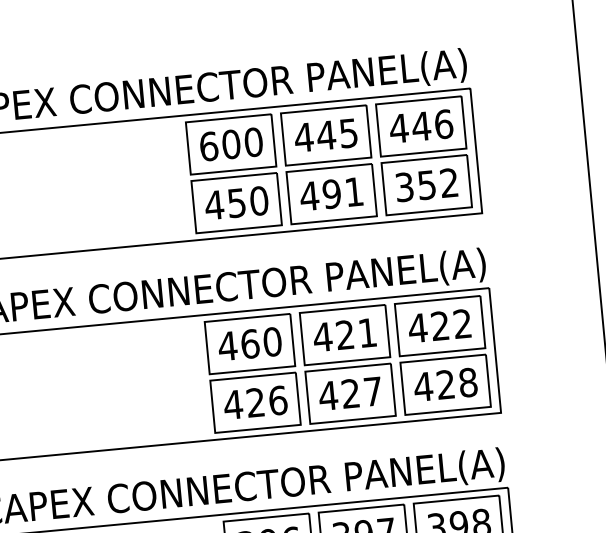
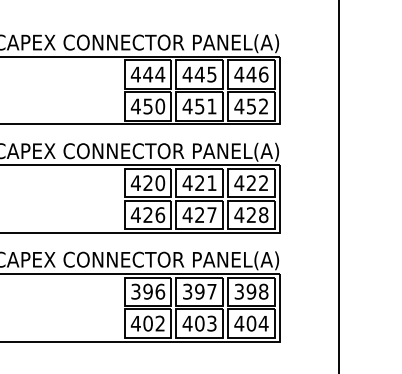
text: (230, 144) -> (147, 74), 600 -> 444
text: (404, 187) -> (239, 106), 352 -> 452
text: (331, 194) -> (199, 106), 491 -> 451
text: (249, 344) -> (147, 183), 460 -> 420

